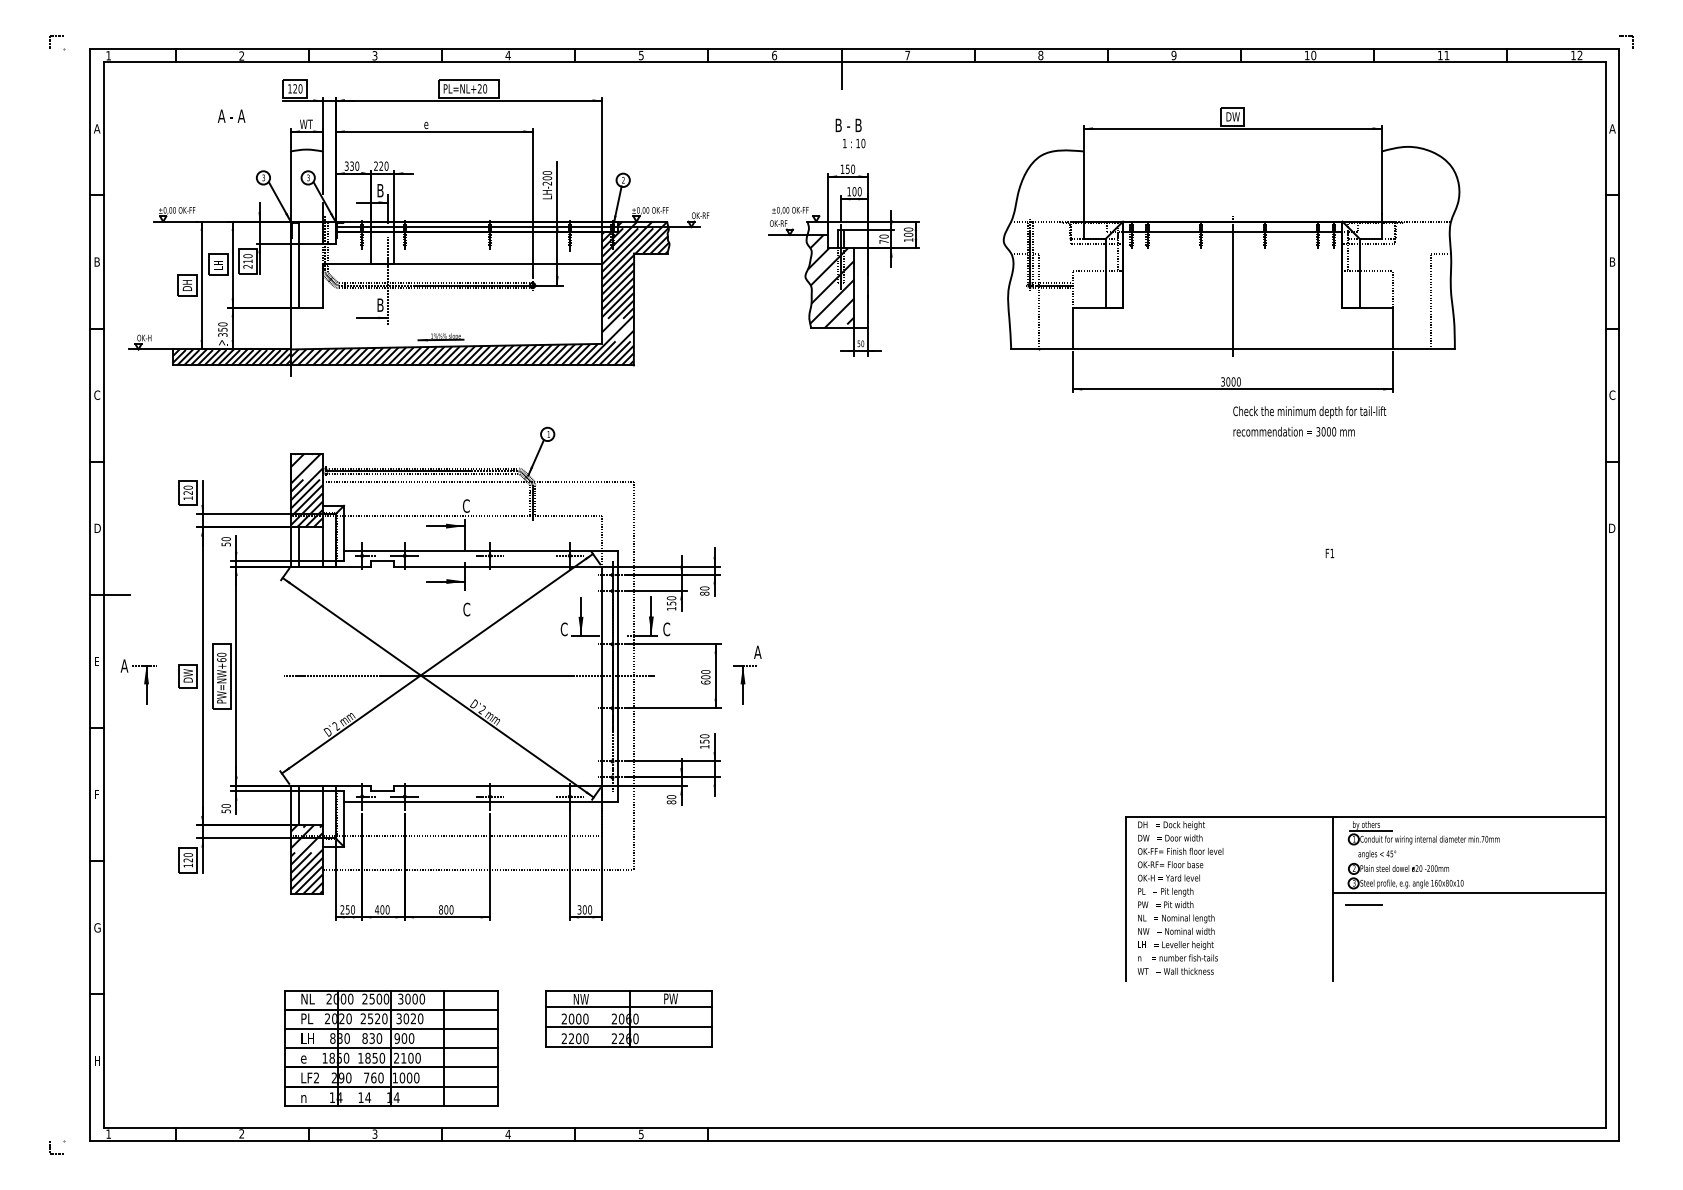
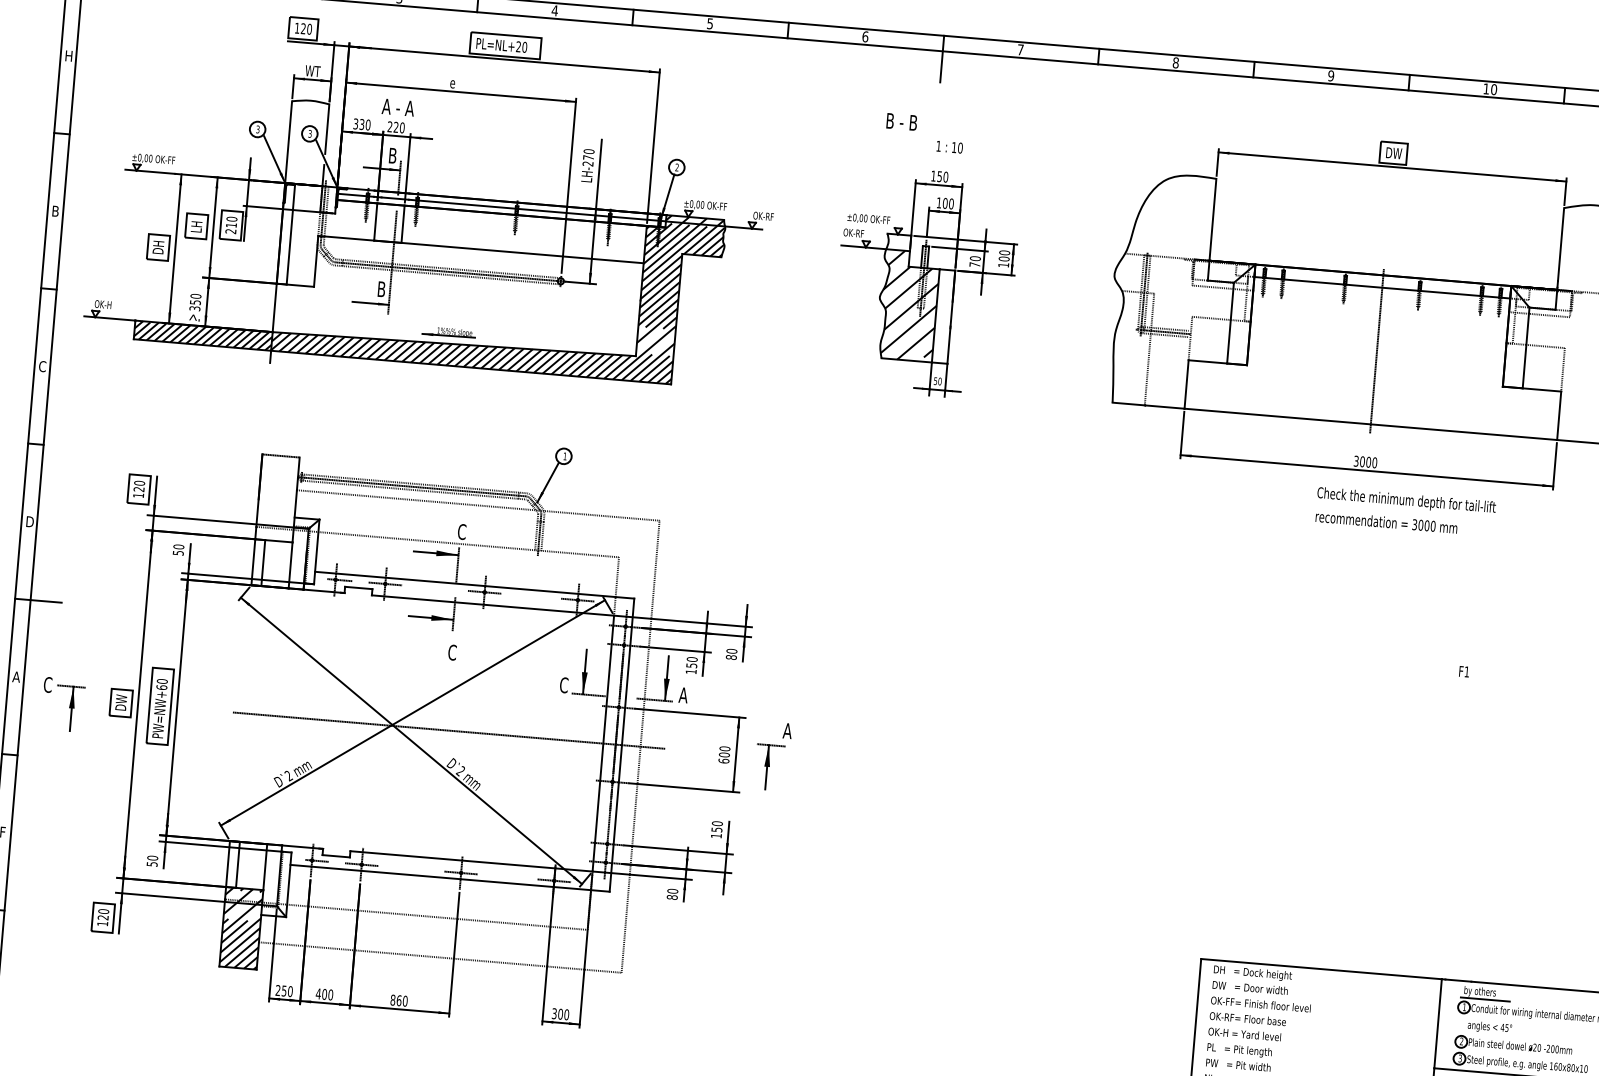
text: (231, 115) -> (398, 106), moved
text: (848, 124) -> (901, 120), moved
text: (96, 128) -> (67, 55), A -> H
text: (547, 178) -> (588, 157), LH-200 -> LH-270
text: (1309, 421) -> (1405, 511), moved
hatch: (306, 490) -> (277, 498), removed
text: (666, 629) -> (683, 695), C -> A
text: (97, 661) -> (16, 677), E -> A
text: (124, 665) -> (47, 684), A -> C
text: (446, 909) -> (399, 1000), 800 -> 860

